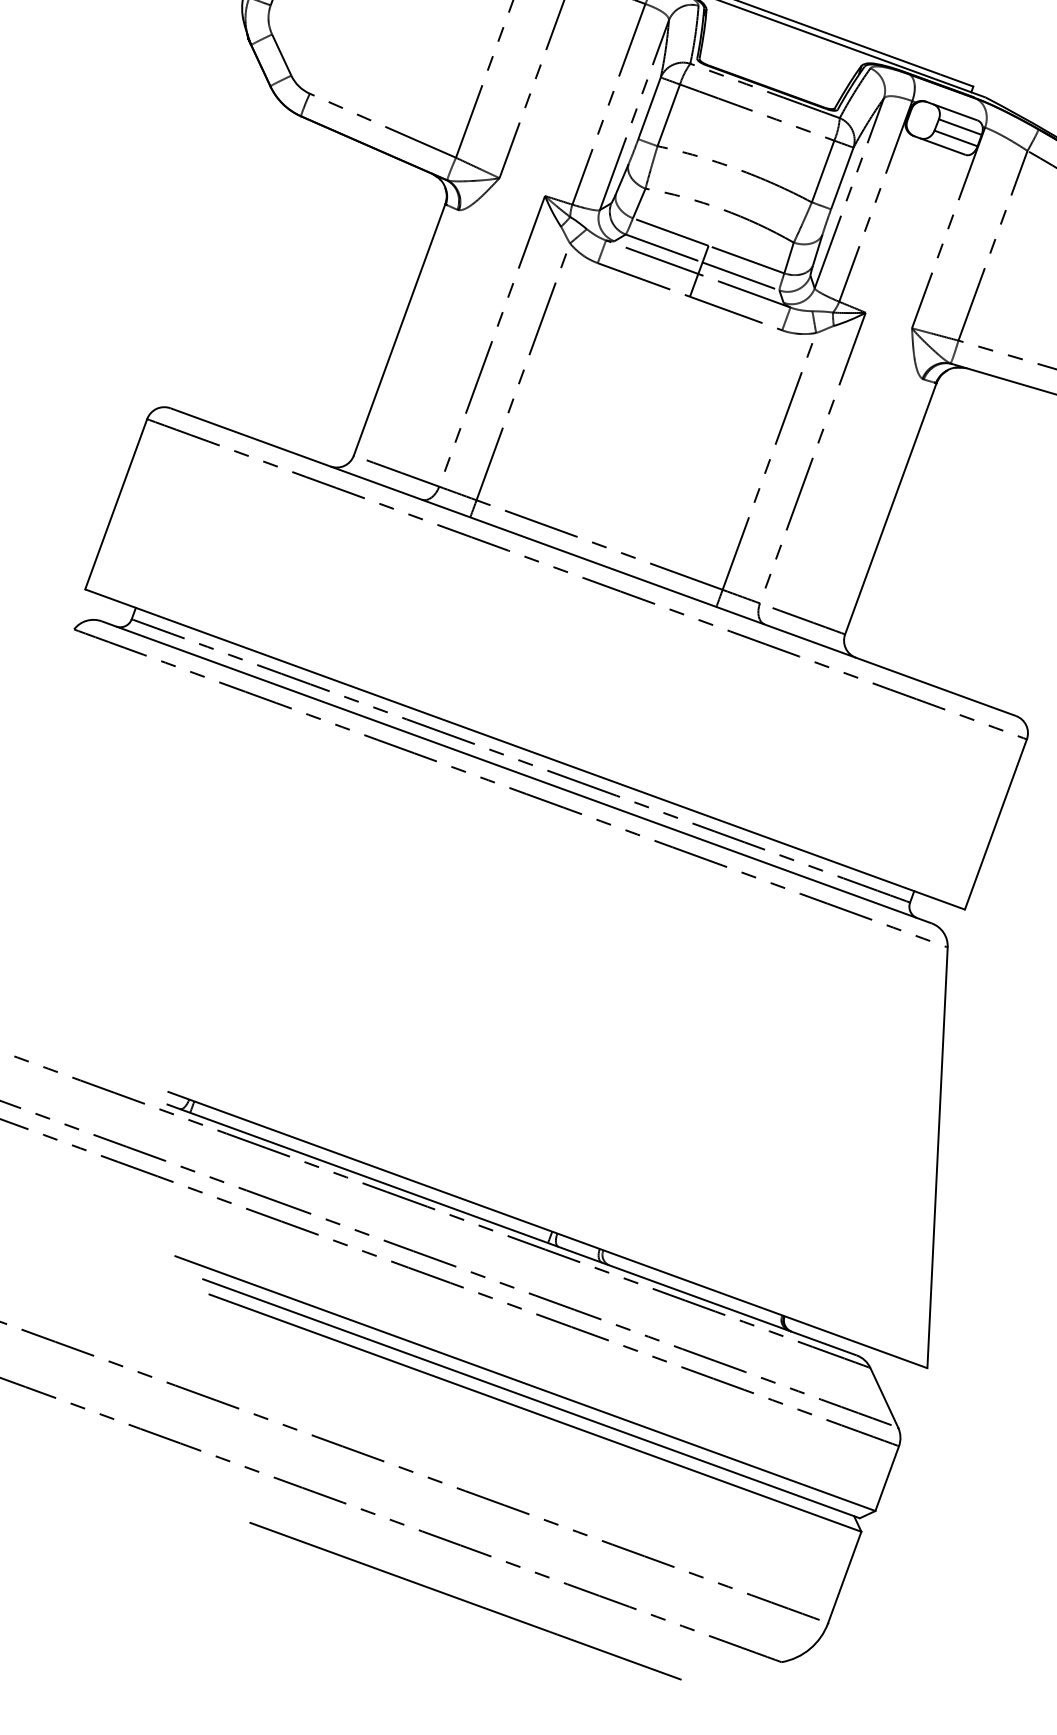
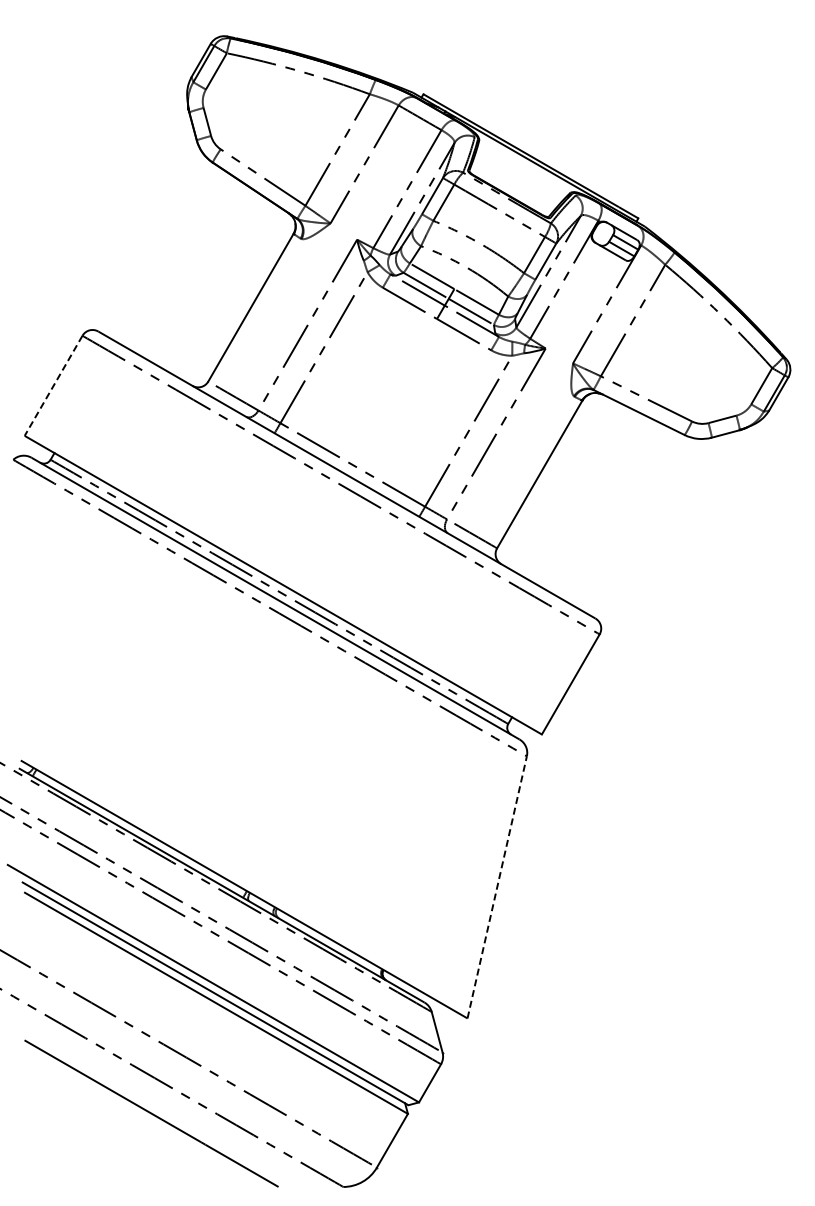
line: (115, 503) -> (53, 385), solid -> dashed
line: (937, 1156) -> (497, 886), solid -> dashed

